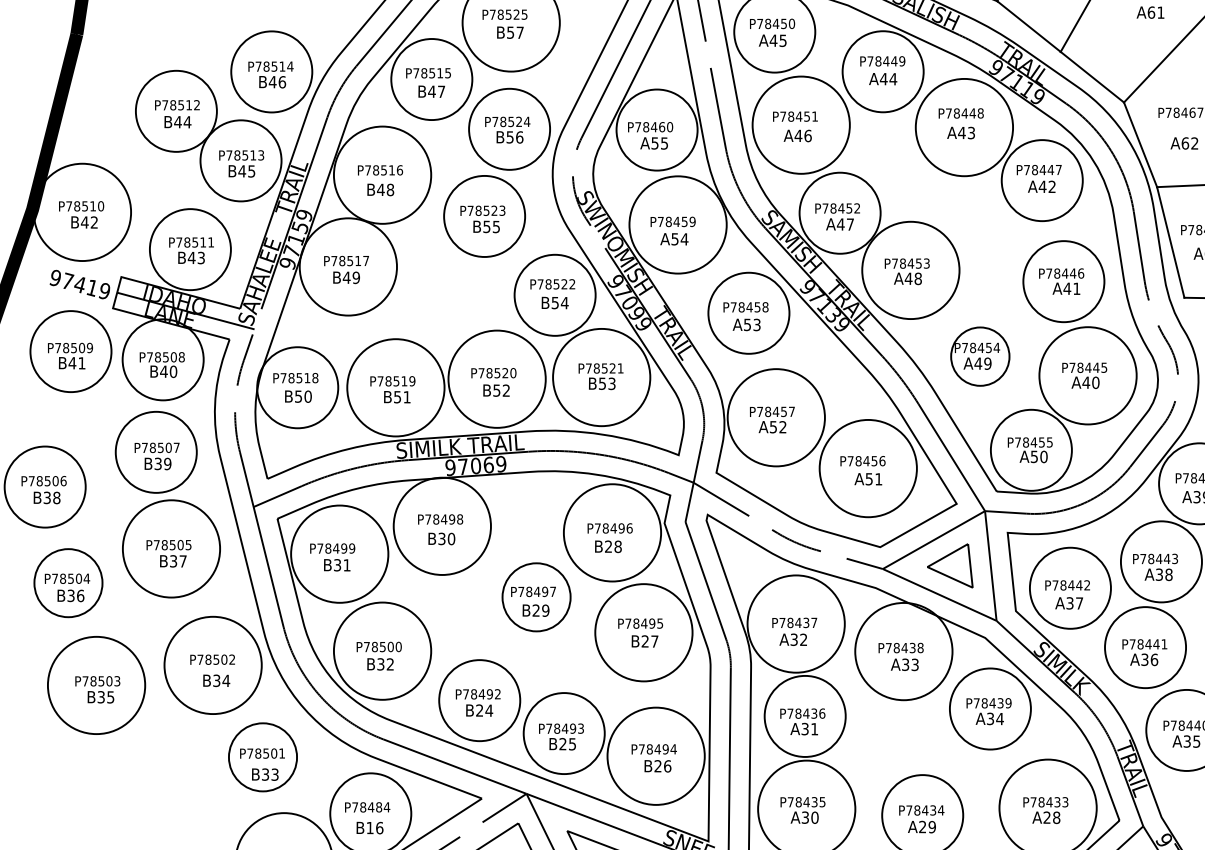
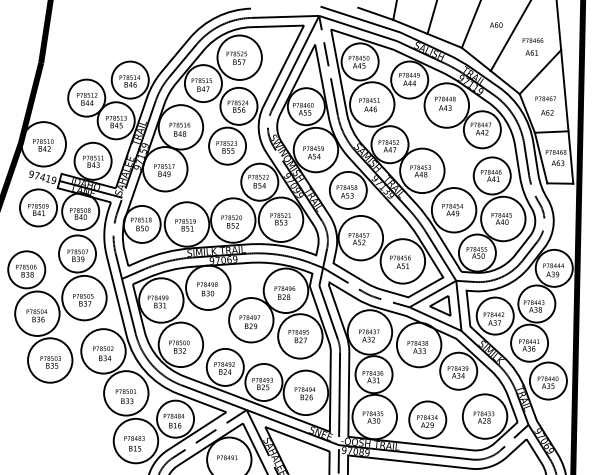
circle: (979, 357) -> (453, 210), size x1.67
circle: (68, 582) -> (37, 313), size x1.43
circle: (537, 597) -> (251, 320), size x1.43
circle: (263, 757) -> (126, 393), size x1.43

